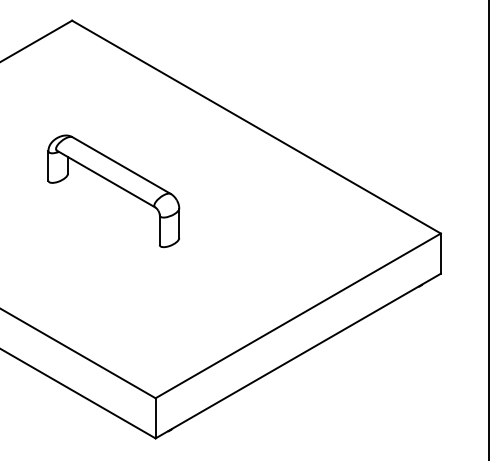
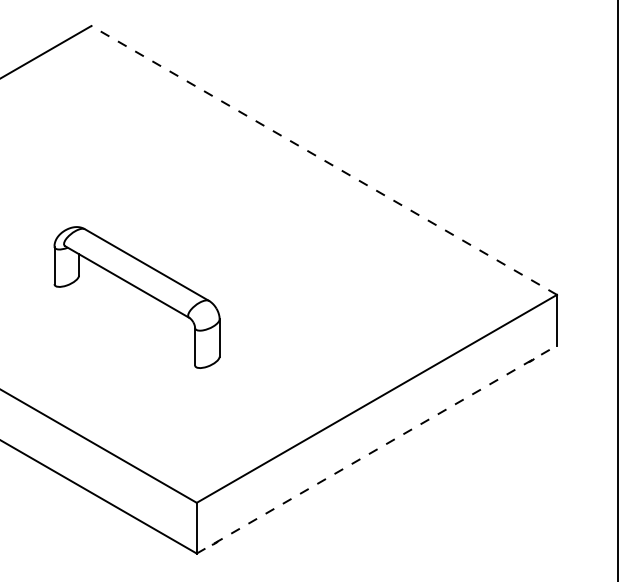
line: (256, 127) -> (324, 160), solid -> dashed
part: (115, 185) -> (139, 290), moved
line: (297, 356) -> (376, 449), solid -> dashed

